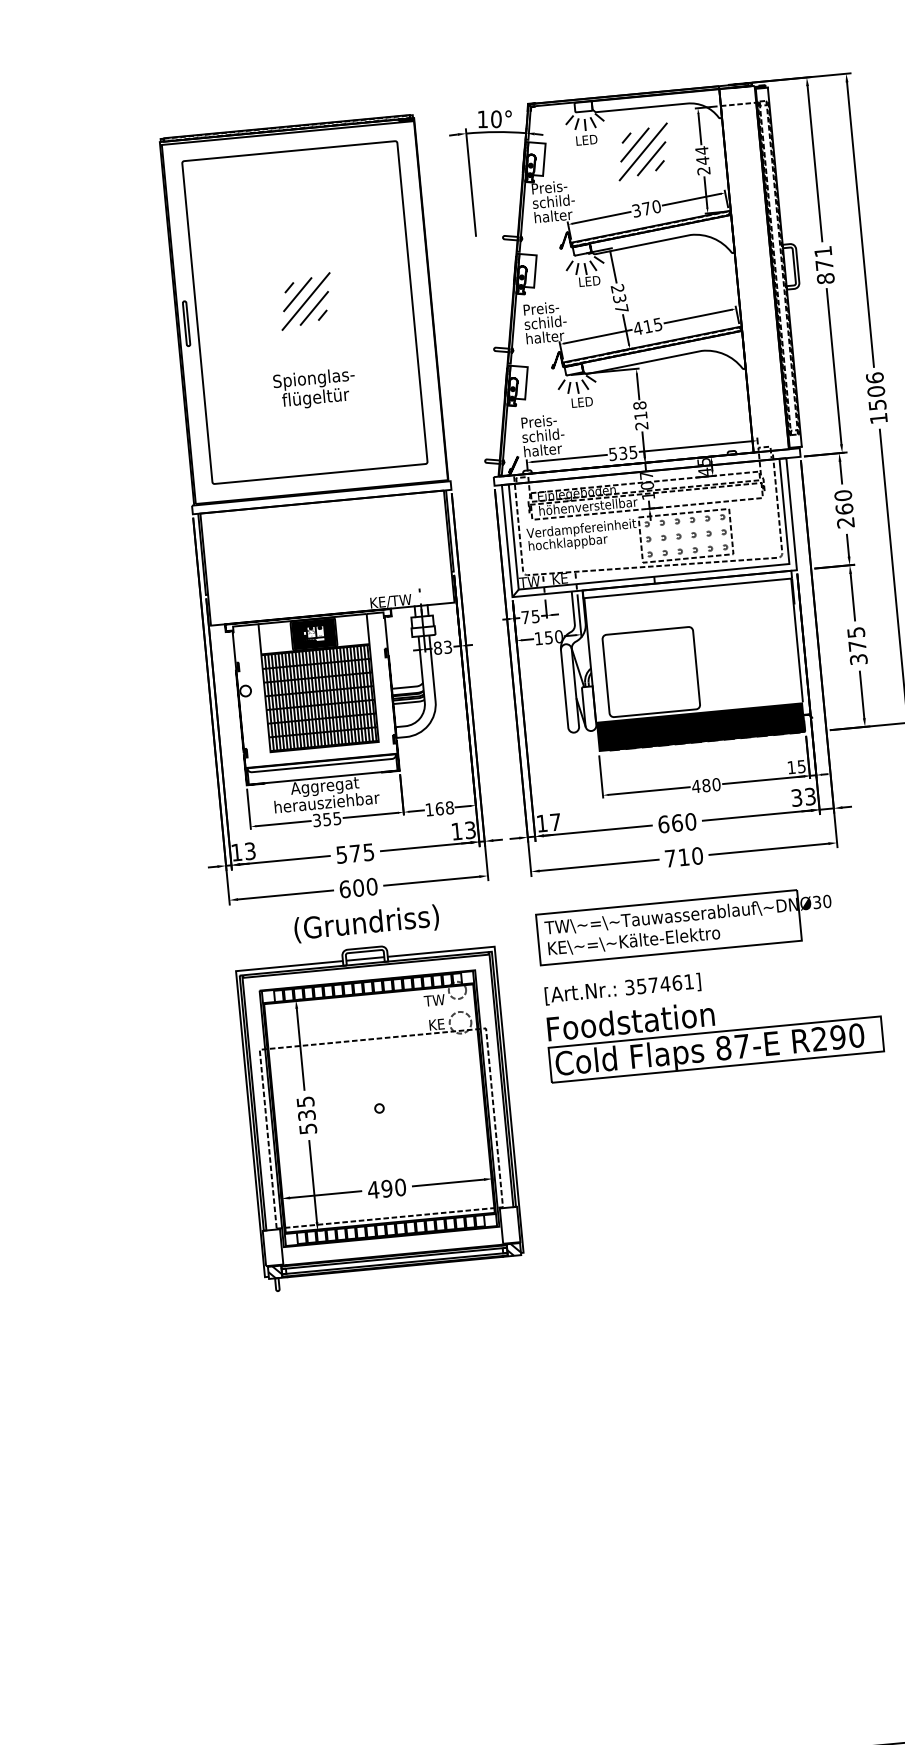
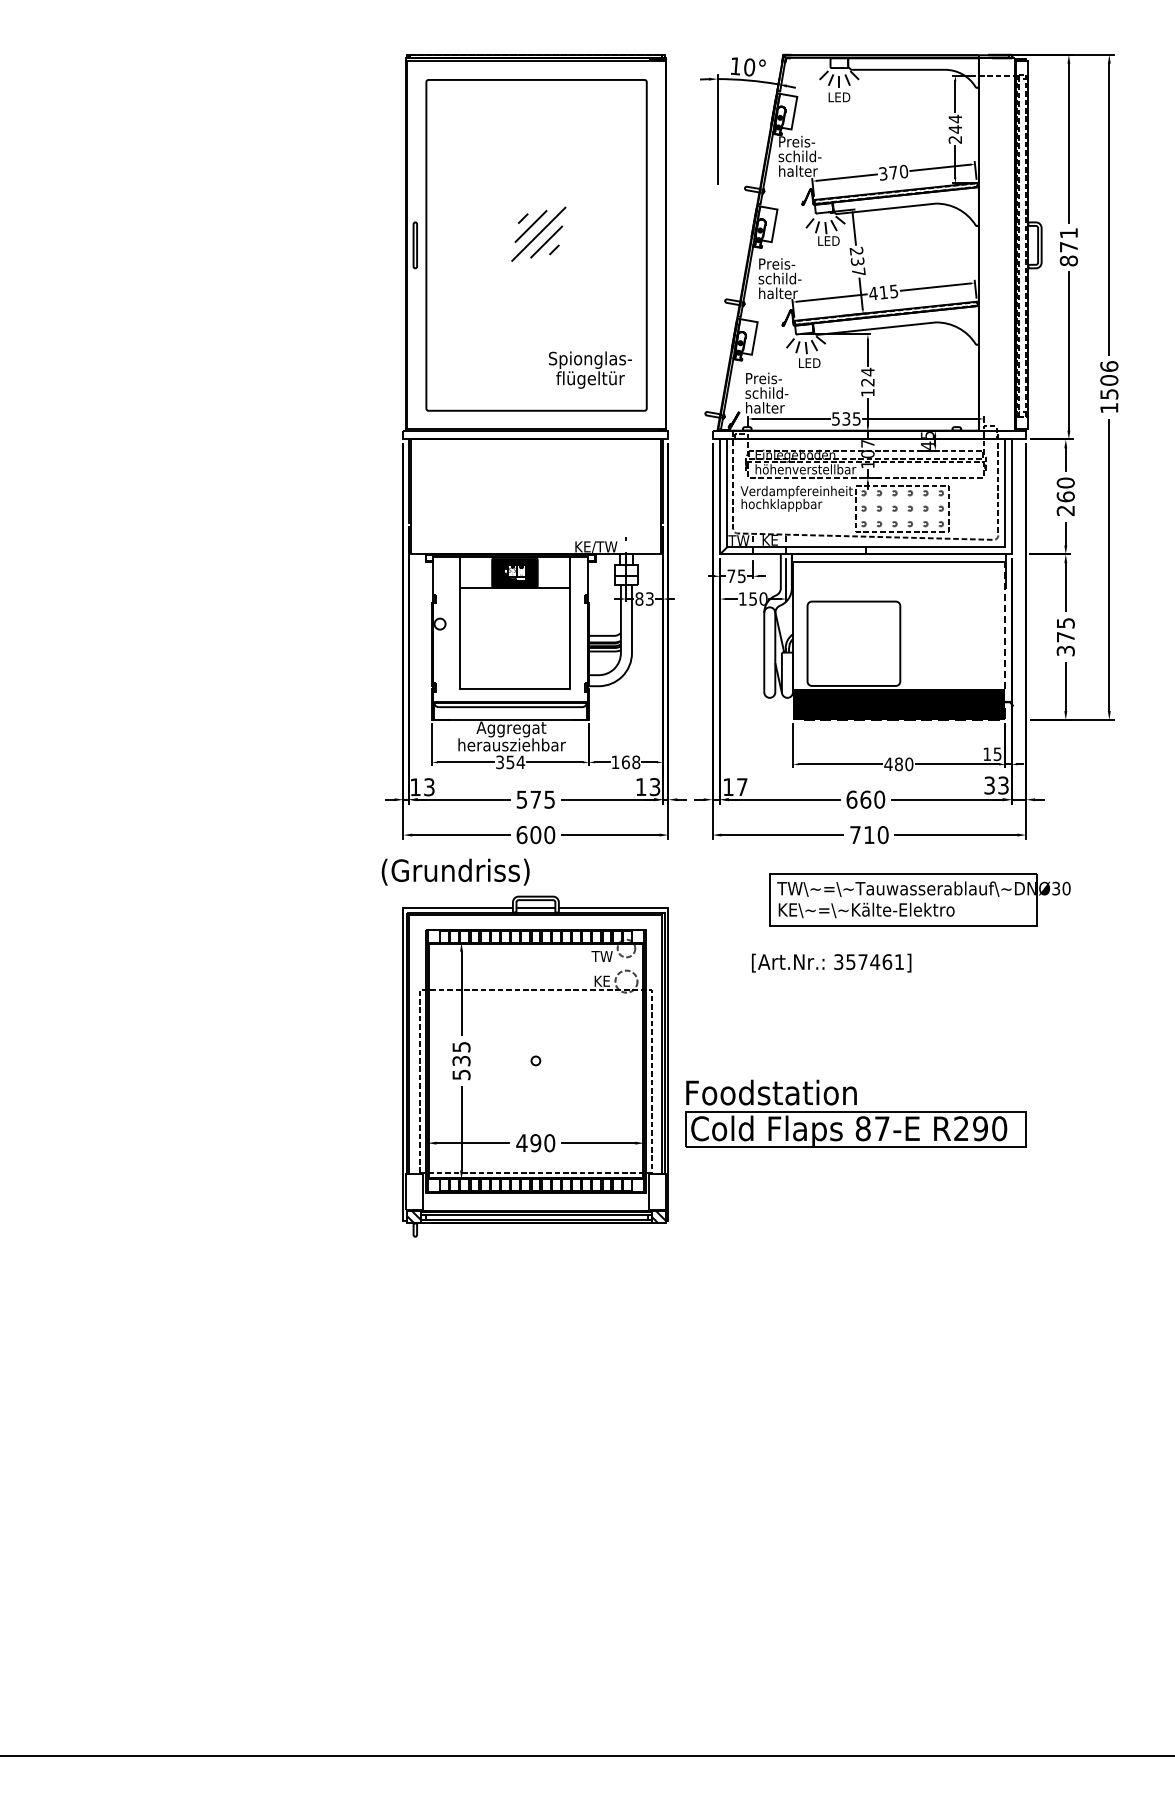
part: (643, 151) -> (895, 114), removed
text: (314, 388) -> (590, 369), moved
text: (640, 414) -> (867, 381), 218 -> 124
line: (796, 640) -> (1004, 625), solid -> dashed
hatch: (319, 698) -> (514, 638), removed
text: (336, 818) -> (520, 762), 355 -> 354
text: (366, 923) -> (455, 871), moved
part: (684, 925) -> (919, 899), moved
text: (622, 988) -> (831, 962), moved
part: (714, 1034) -> (855, 1113), moved

